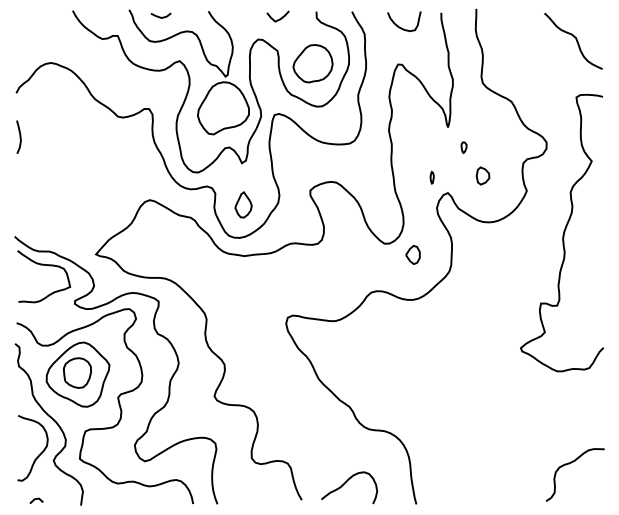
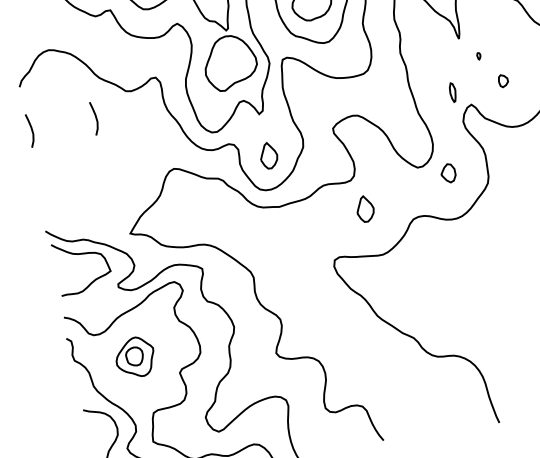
curve: (83, 136) -> (95, 117), added
part: (463, 147) -> (478, 56), size x0.6
part: (482, 175) -> (502, 80), size x0.7
part: (431, 177) -> (452, 92), size x1.6
part: (326, 273) -> (365, 208), added
part: (77, 374) -> (134, 357), size x0.6
curve: (345, 483) -> (424, 415), removed

